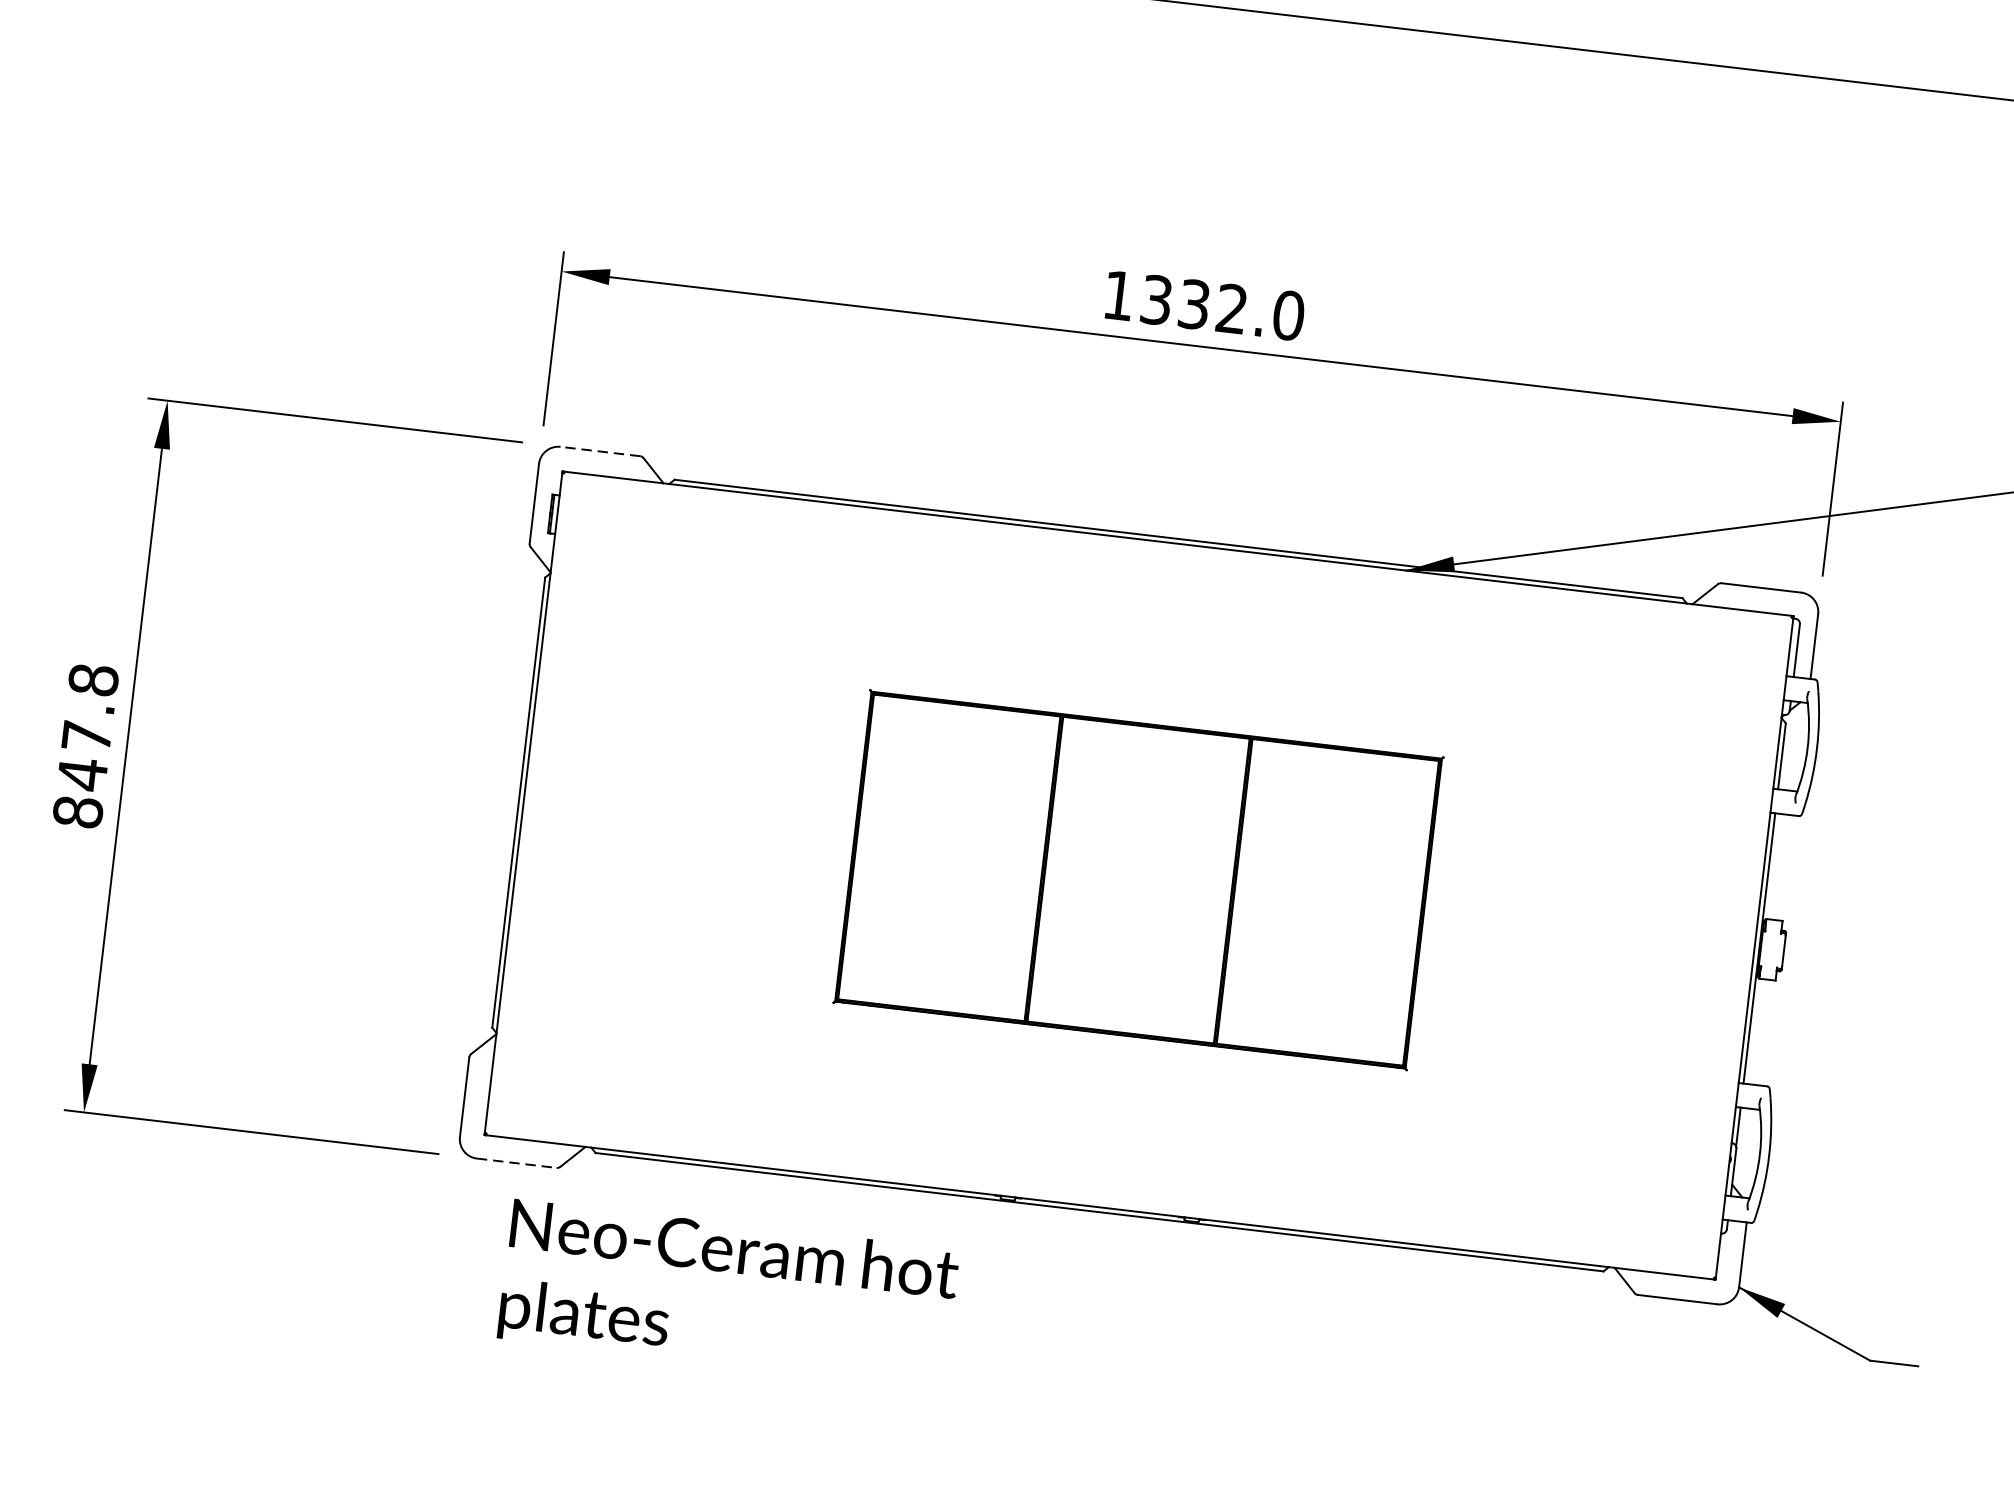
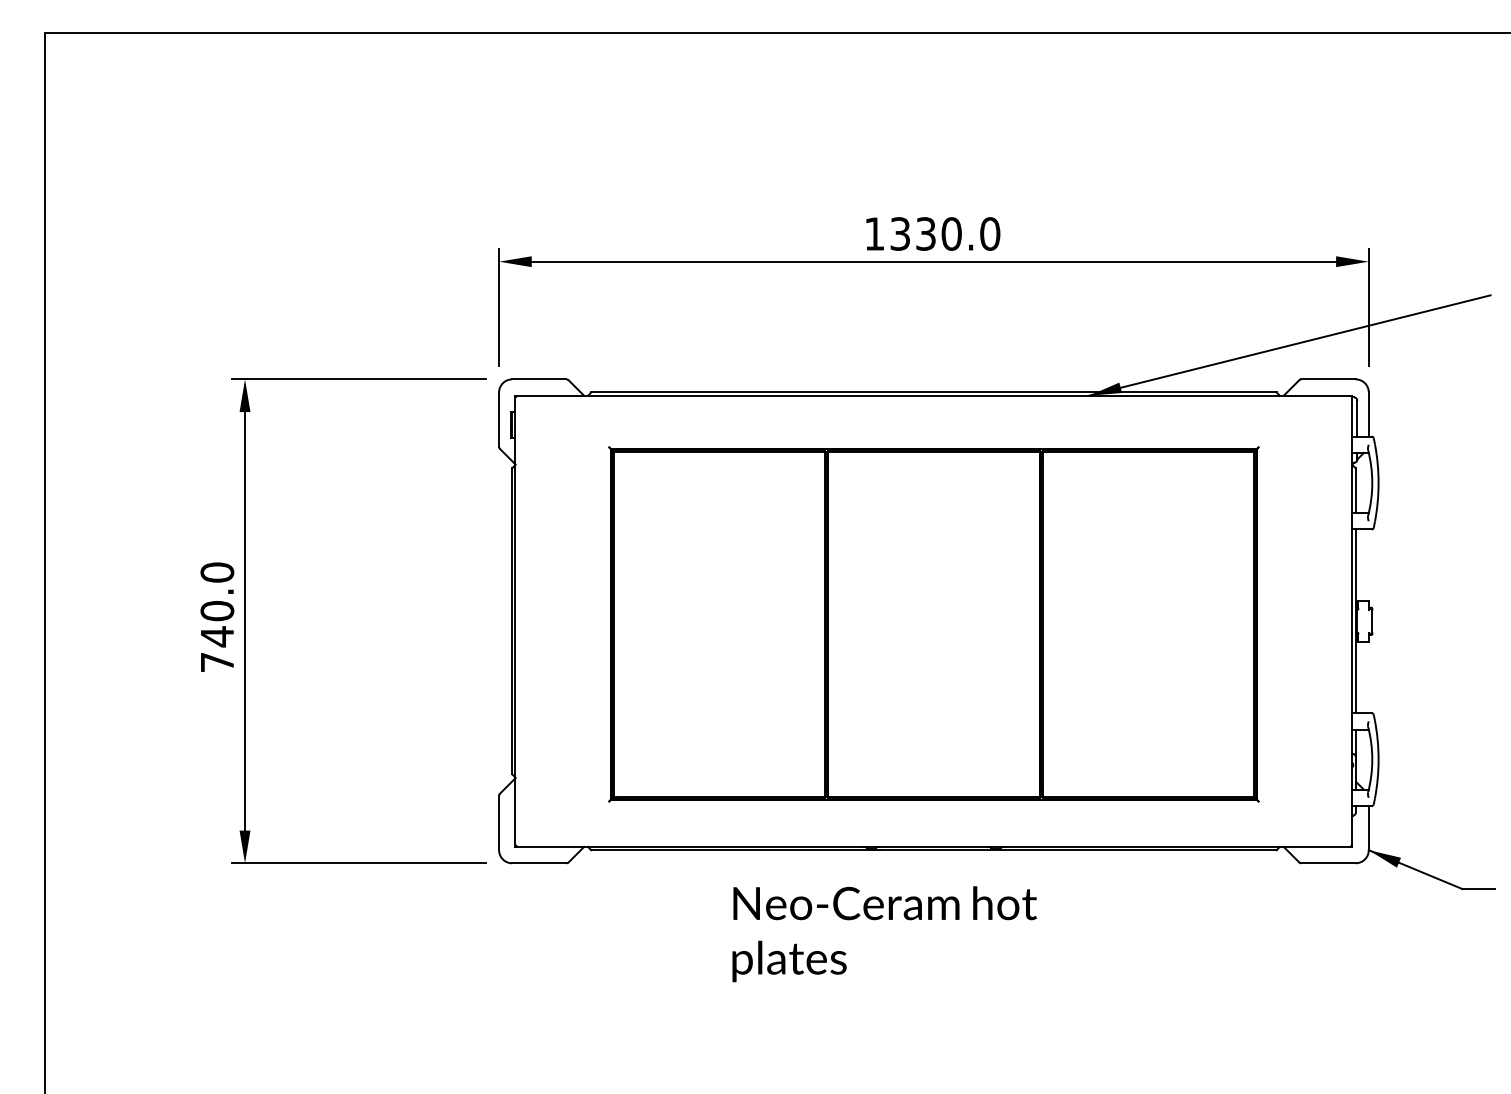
text: (1231, 308) -> (951, 233), 1332.0 -> 1330.0
line: (599, 451) -> (538, 379), dashed -> solid
text: (85, 746) -> (217, 617), 847.8 -> 740.0
part: (1137, 880) -> (933, 624), size x1.67
line: (517, 1163) -> (539, 863), dashed -> solid
text: (728, 1294) -> (884, 934), moved

